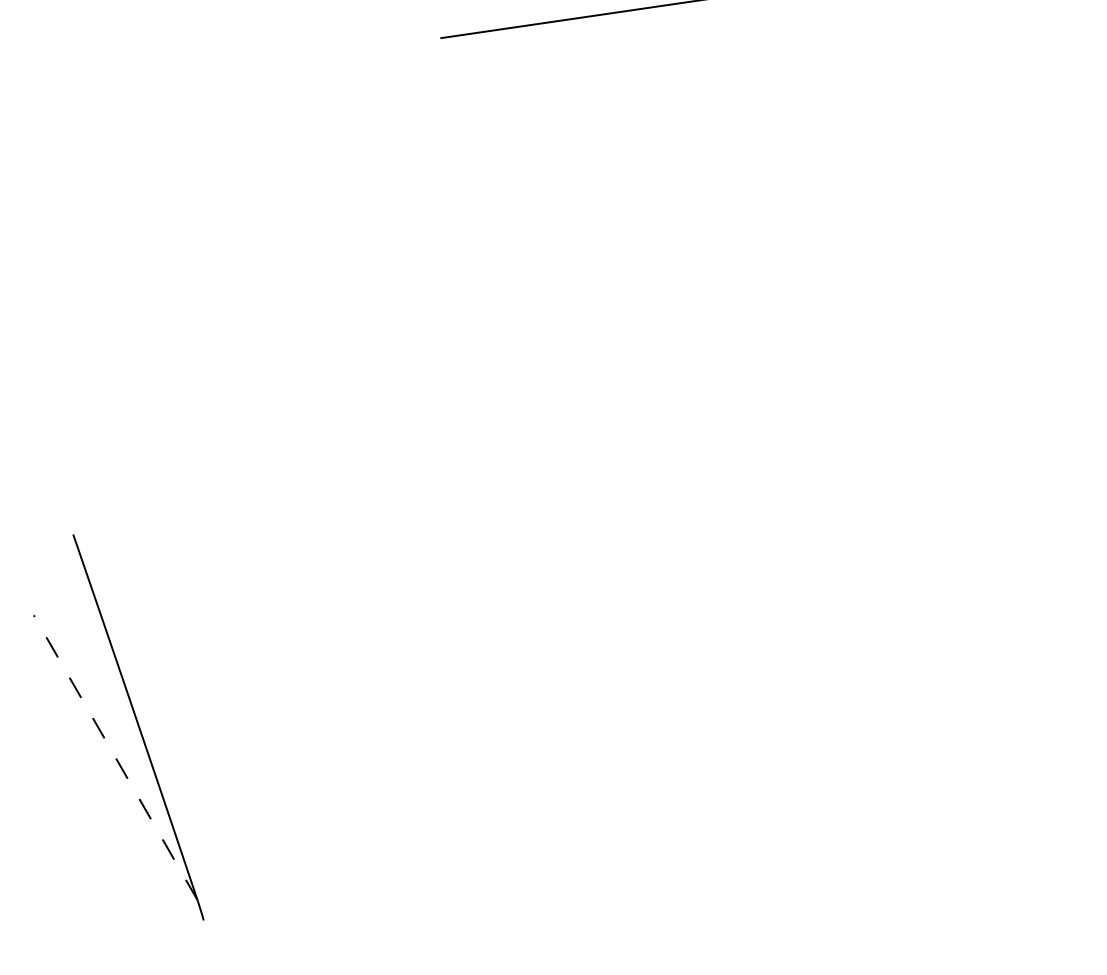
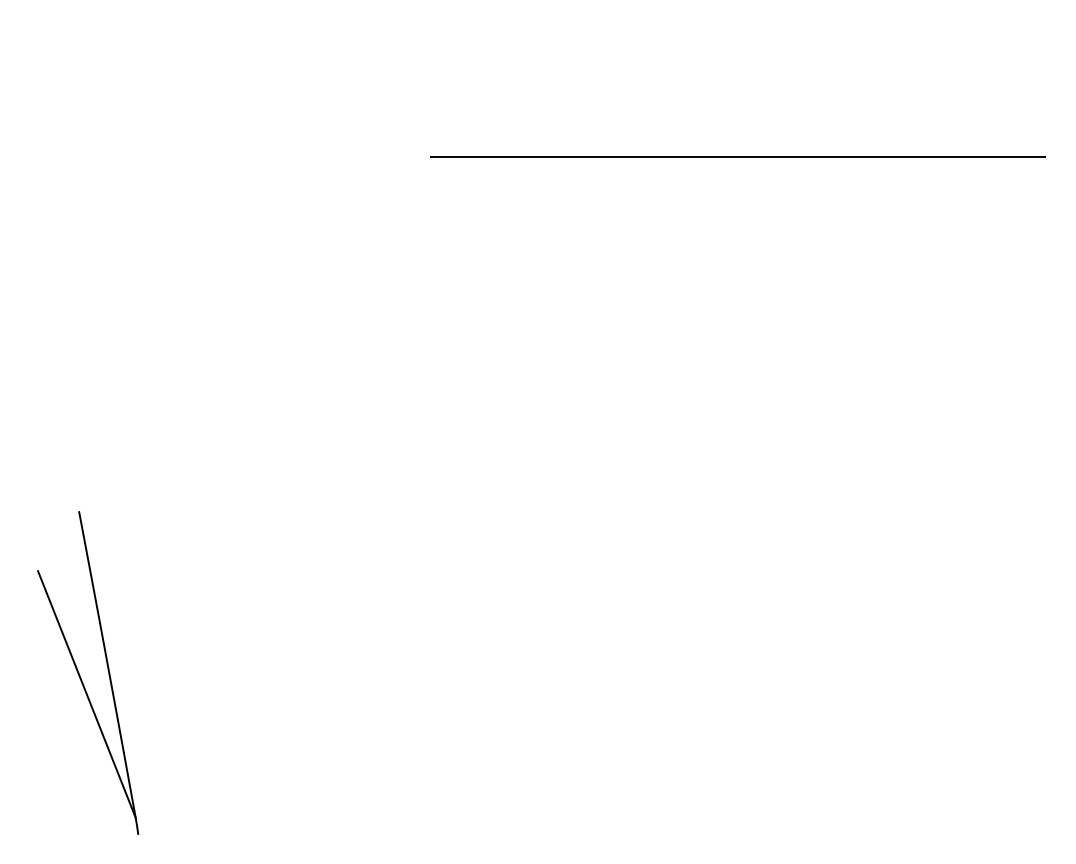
line: (115, 757) -> (86, 694), dashed -> solid

